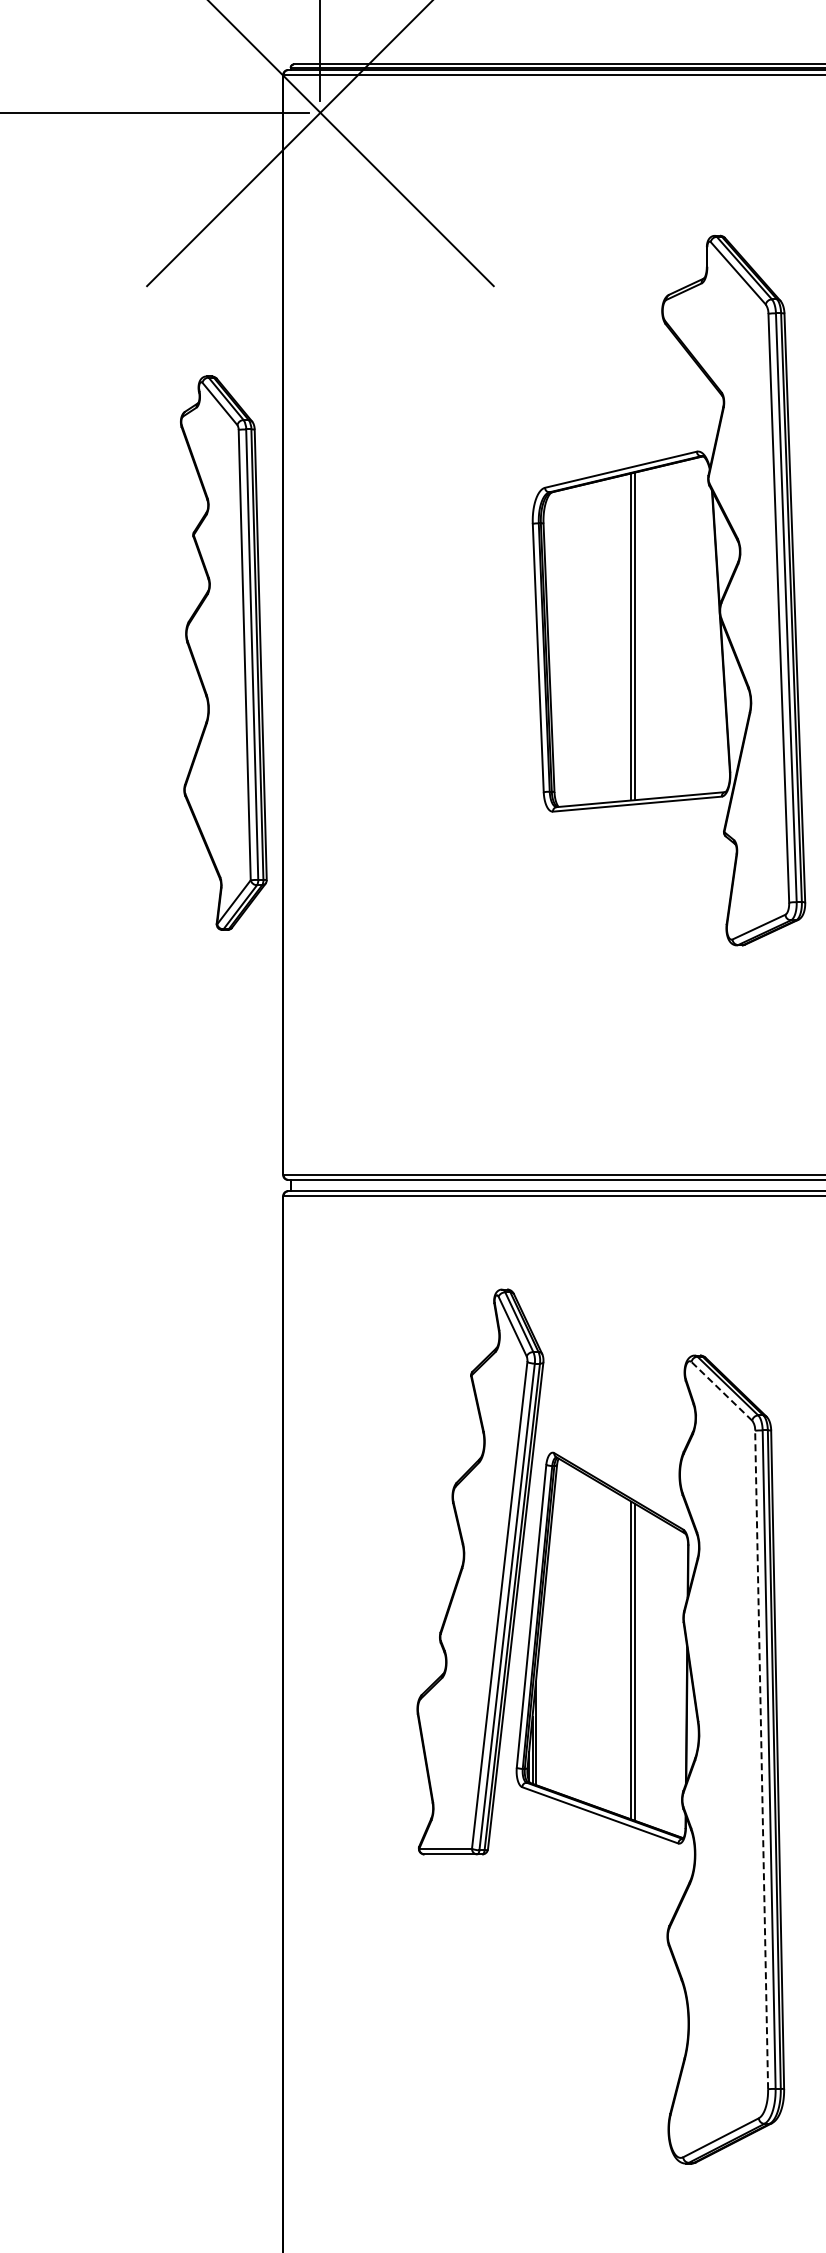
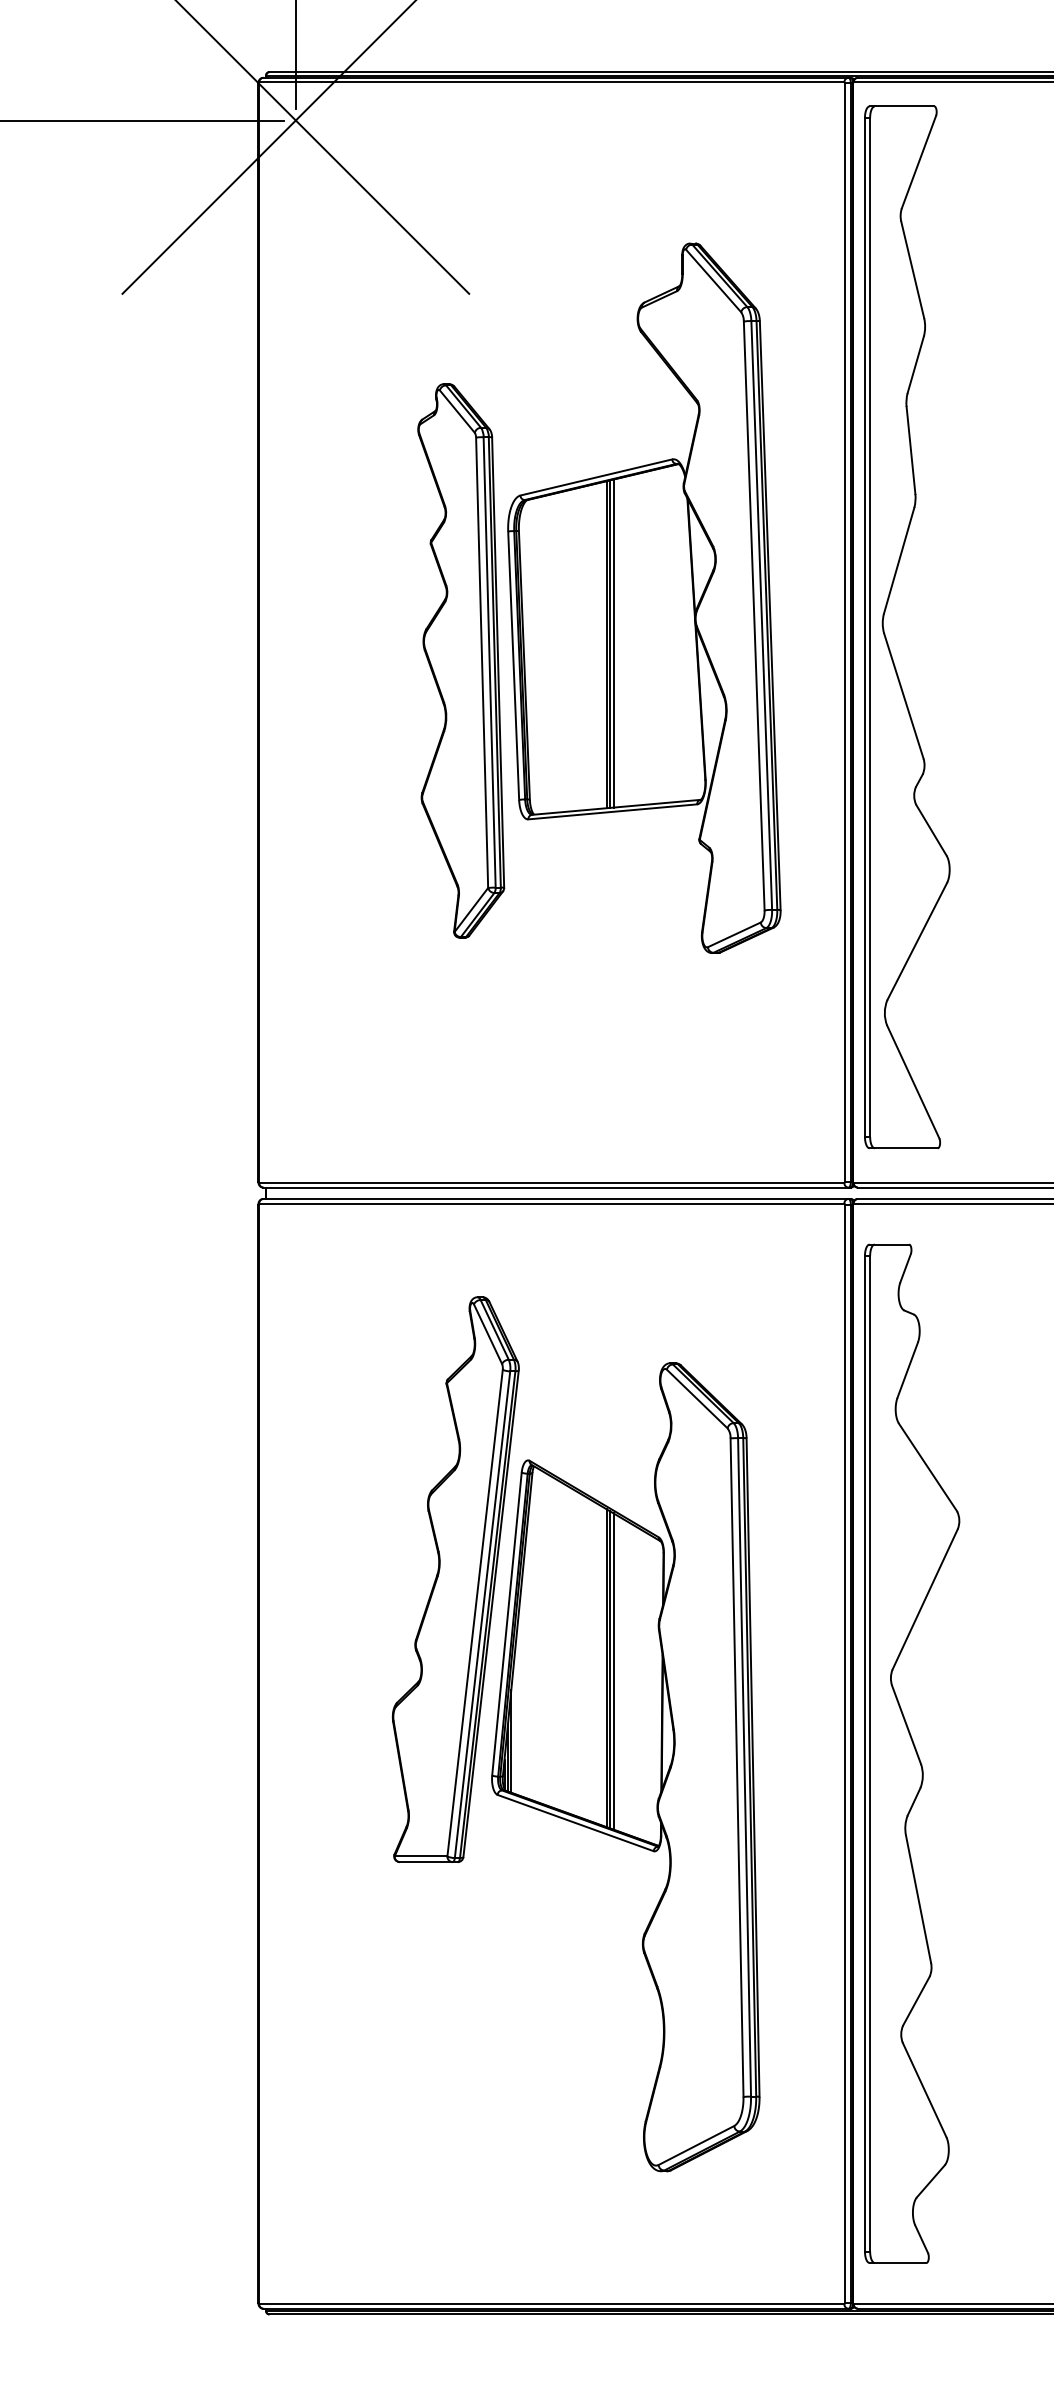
line: (638, 635) -> (613, 643), added
part: (224, 652) -> (461, 660), moved
line: (721, 1390) -> (696, 1398), dashed -> solid
line: (638, 1663) -> (613, 1671), added
line: (762, 1759) -> (737, 1767), dashed -> solid

